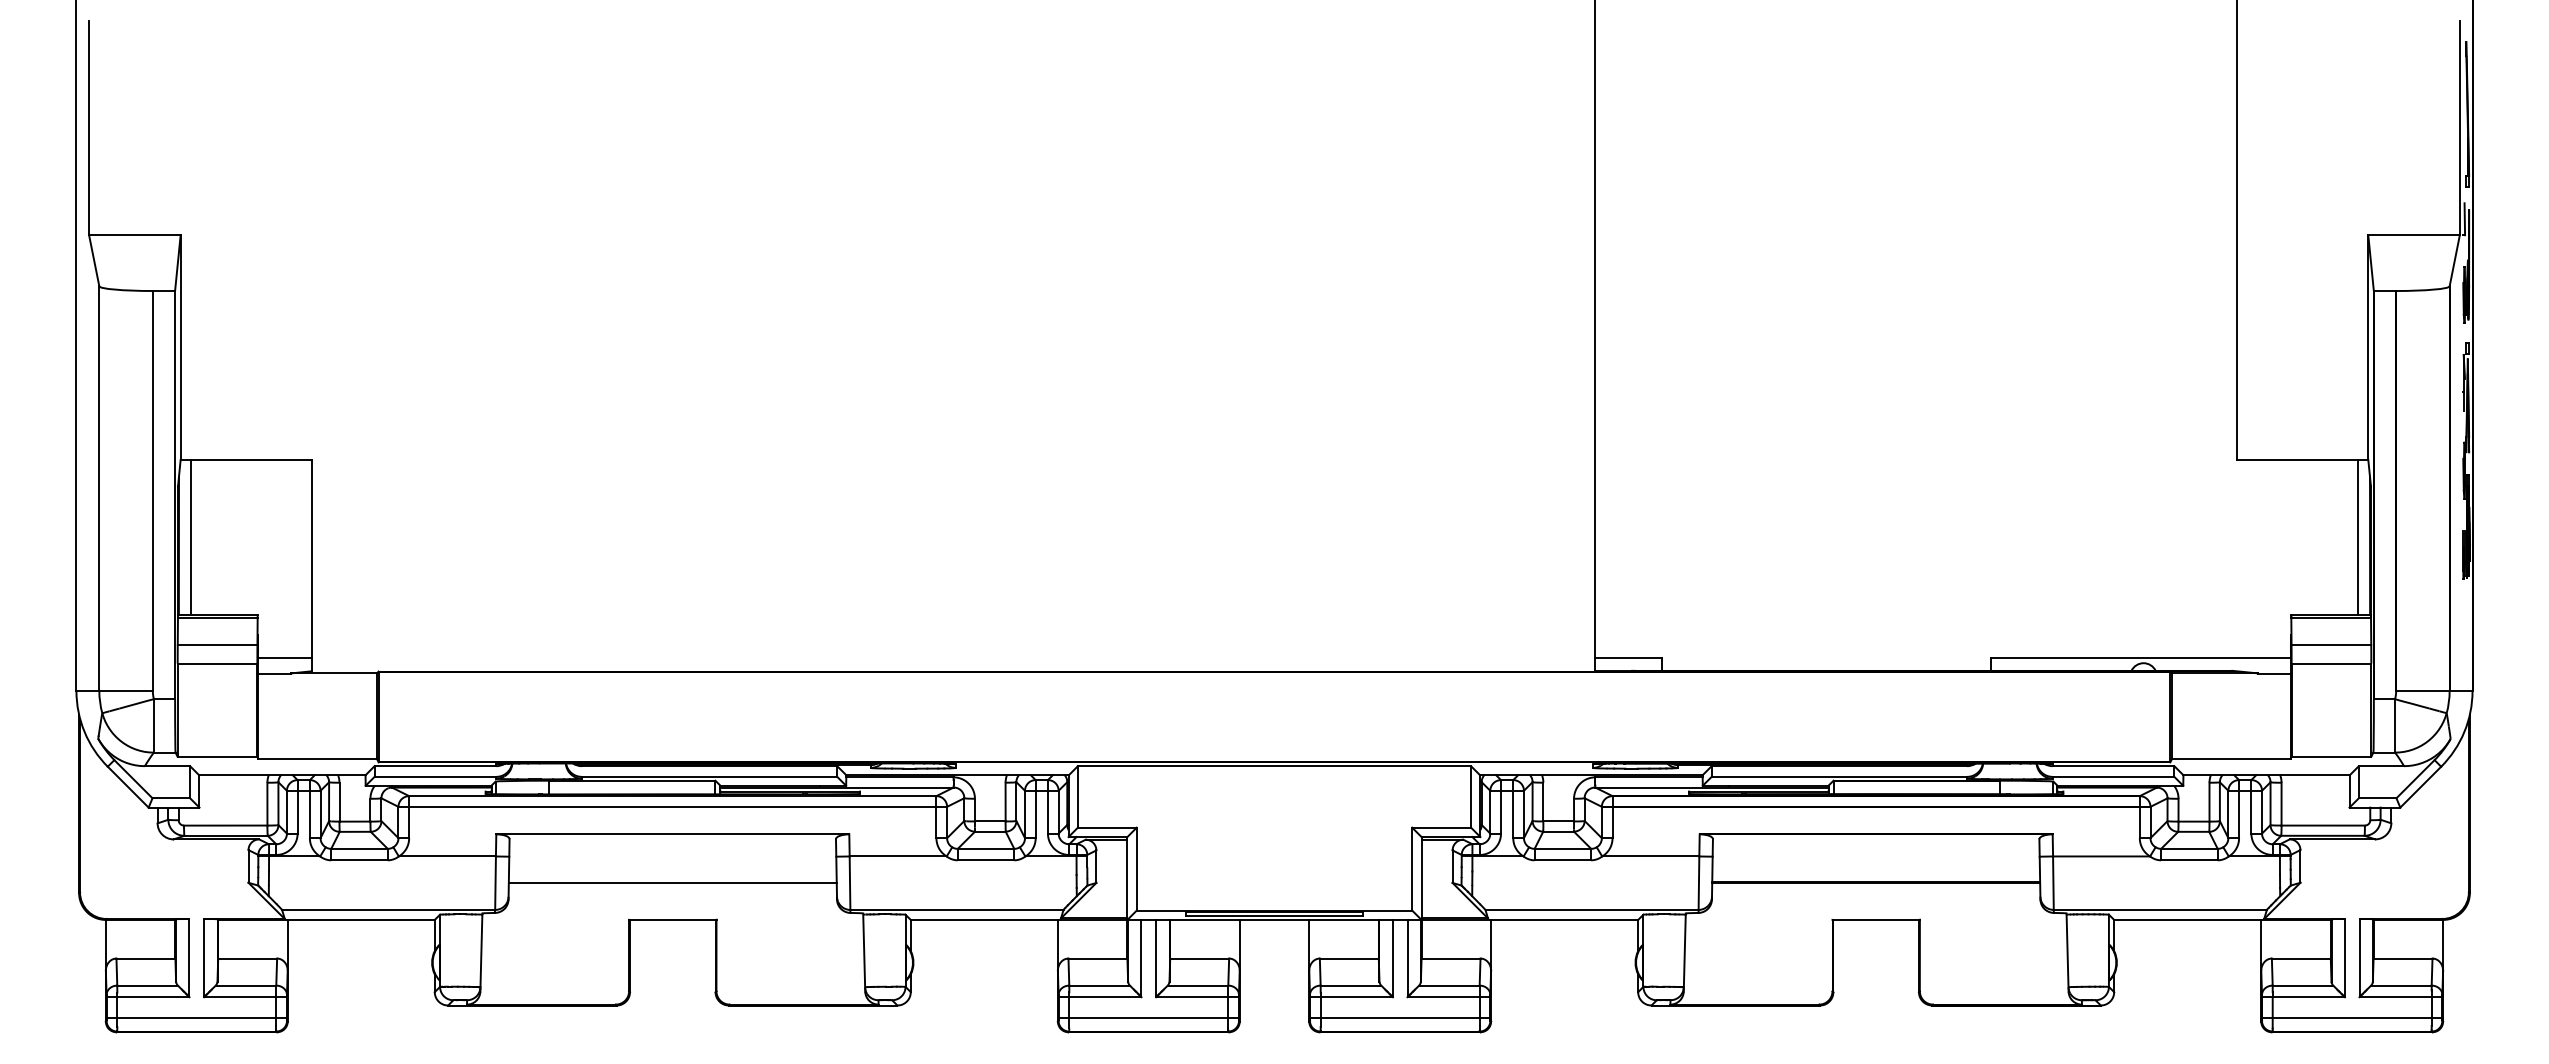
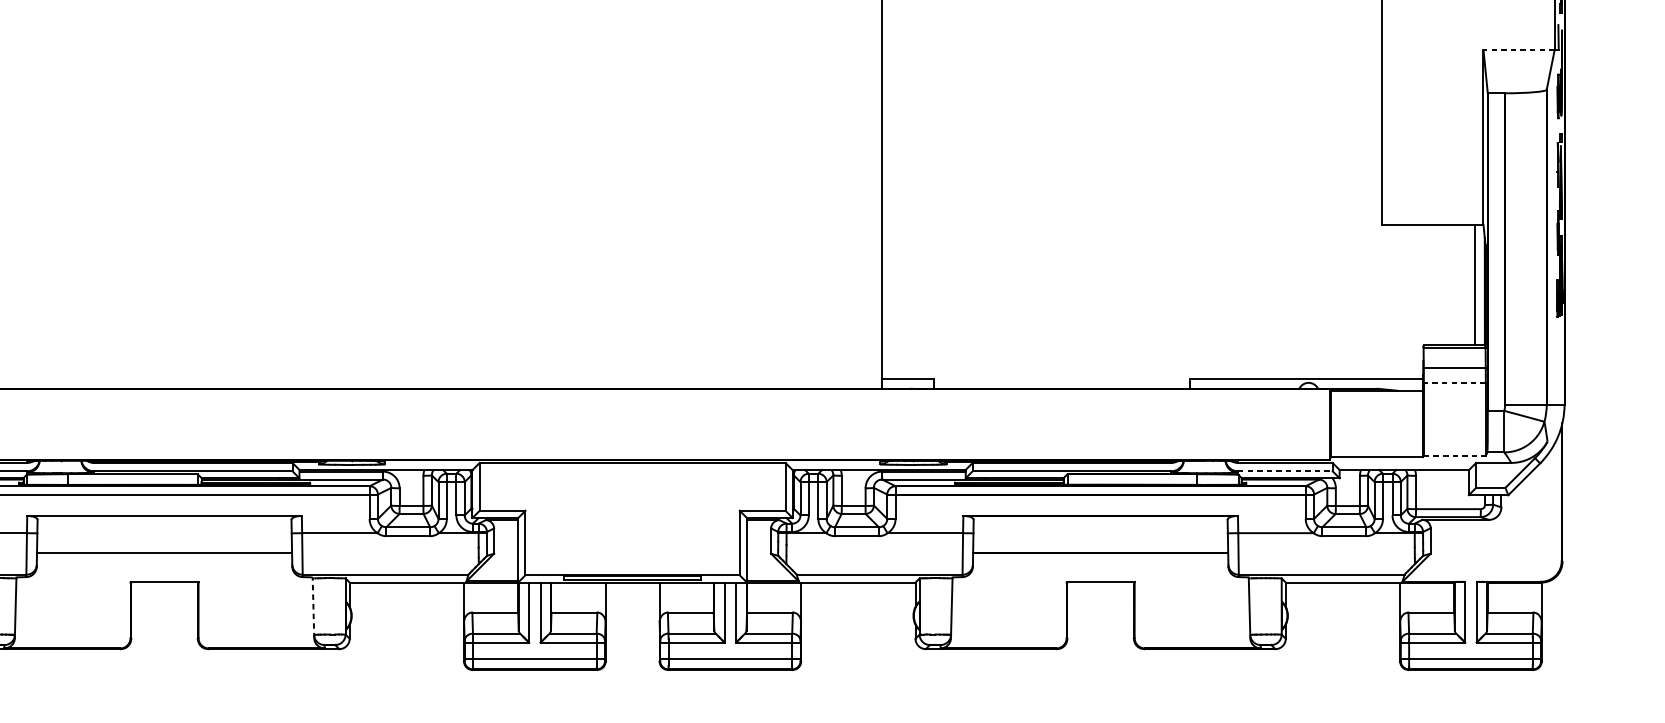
line: (2414, 235) -> (1519, 50), solid -> dashed
line: (2331, 663) -> (1454, 383), solid -> dashed
line: (2331, 756) -> (1454, 455), solid -> dashed
line: (2113, 776) -> (1285, 470), solid -> dashed
line: (864, 952) -> (313, 607), solid -> dashed

